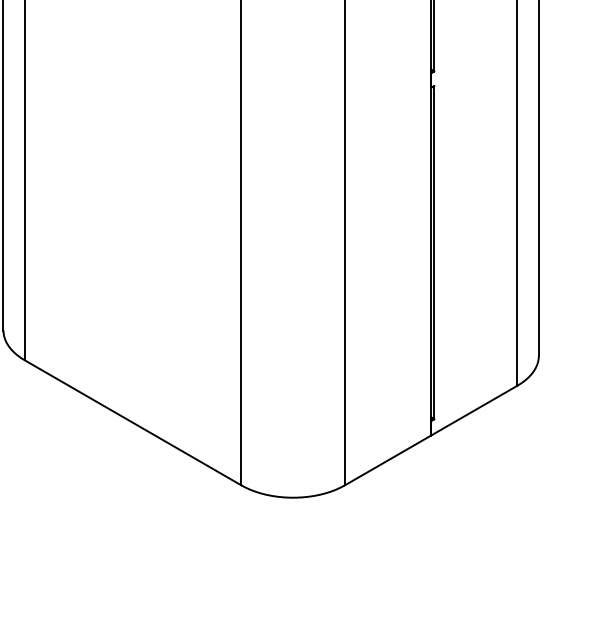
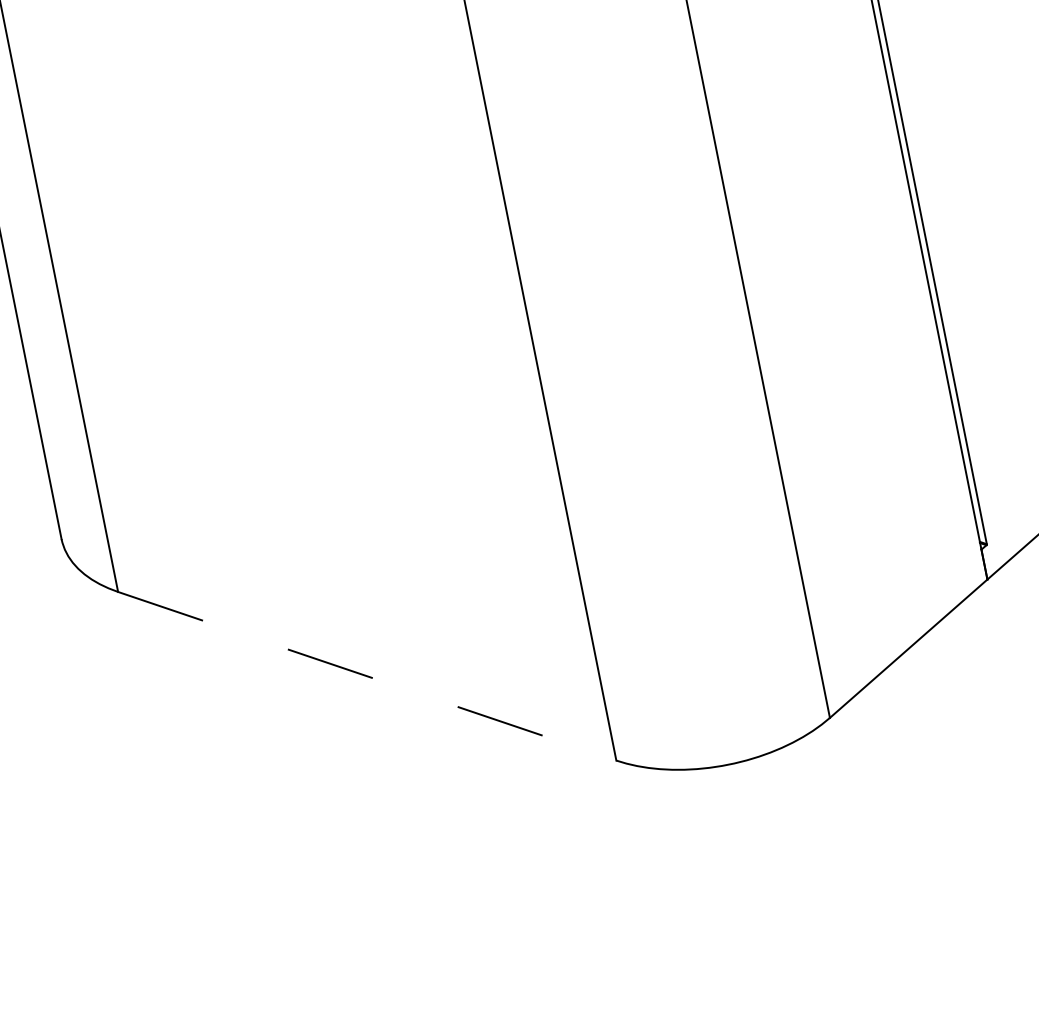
line: (133, 422) -> (367, 675), solid -> dashed

